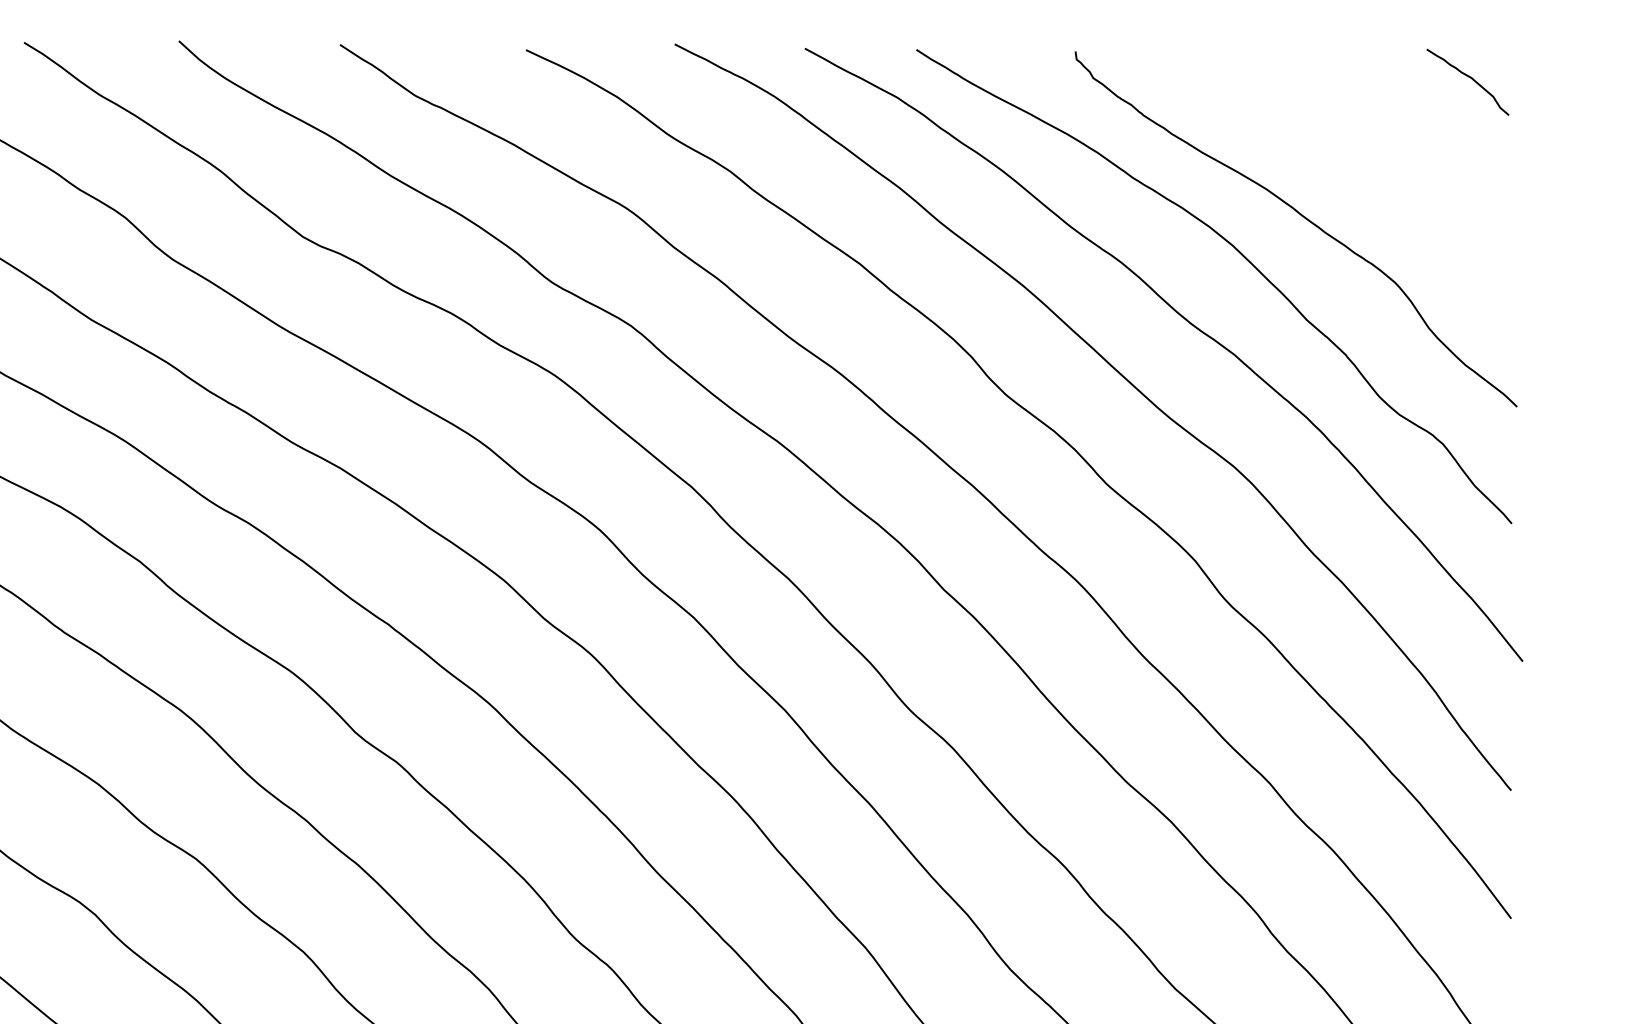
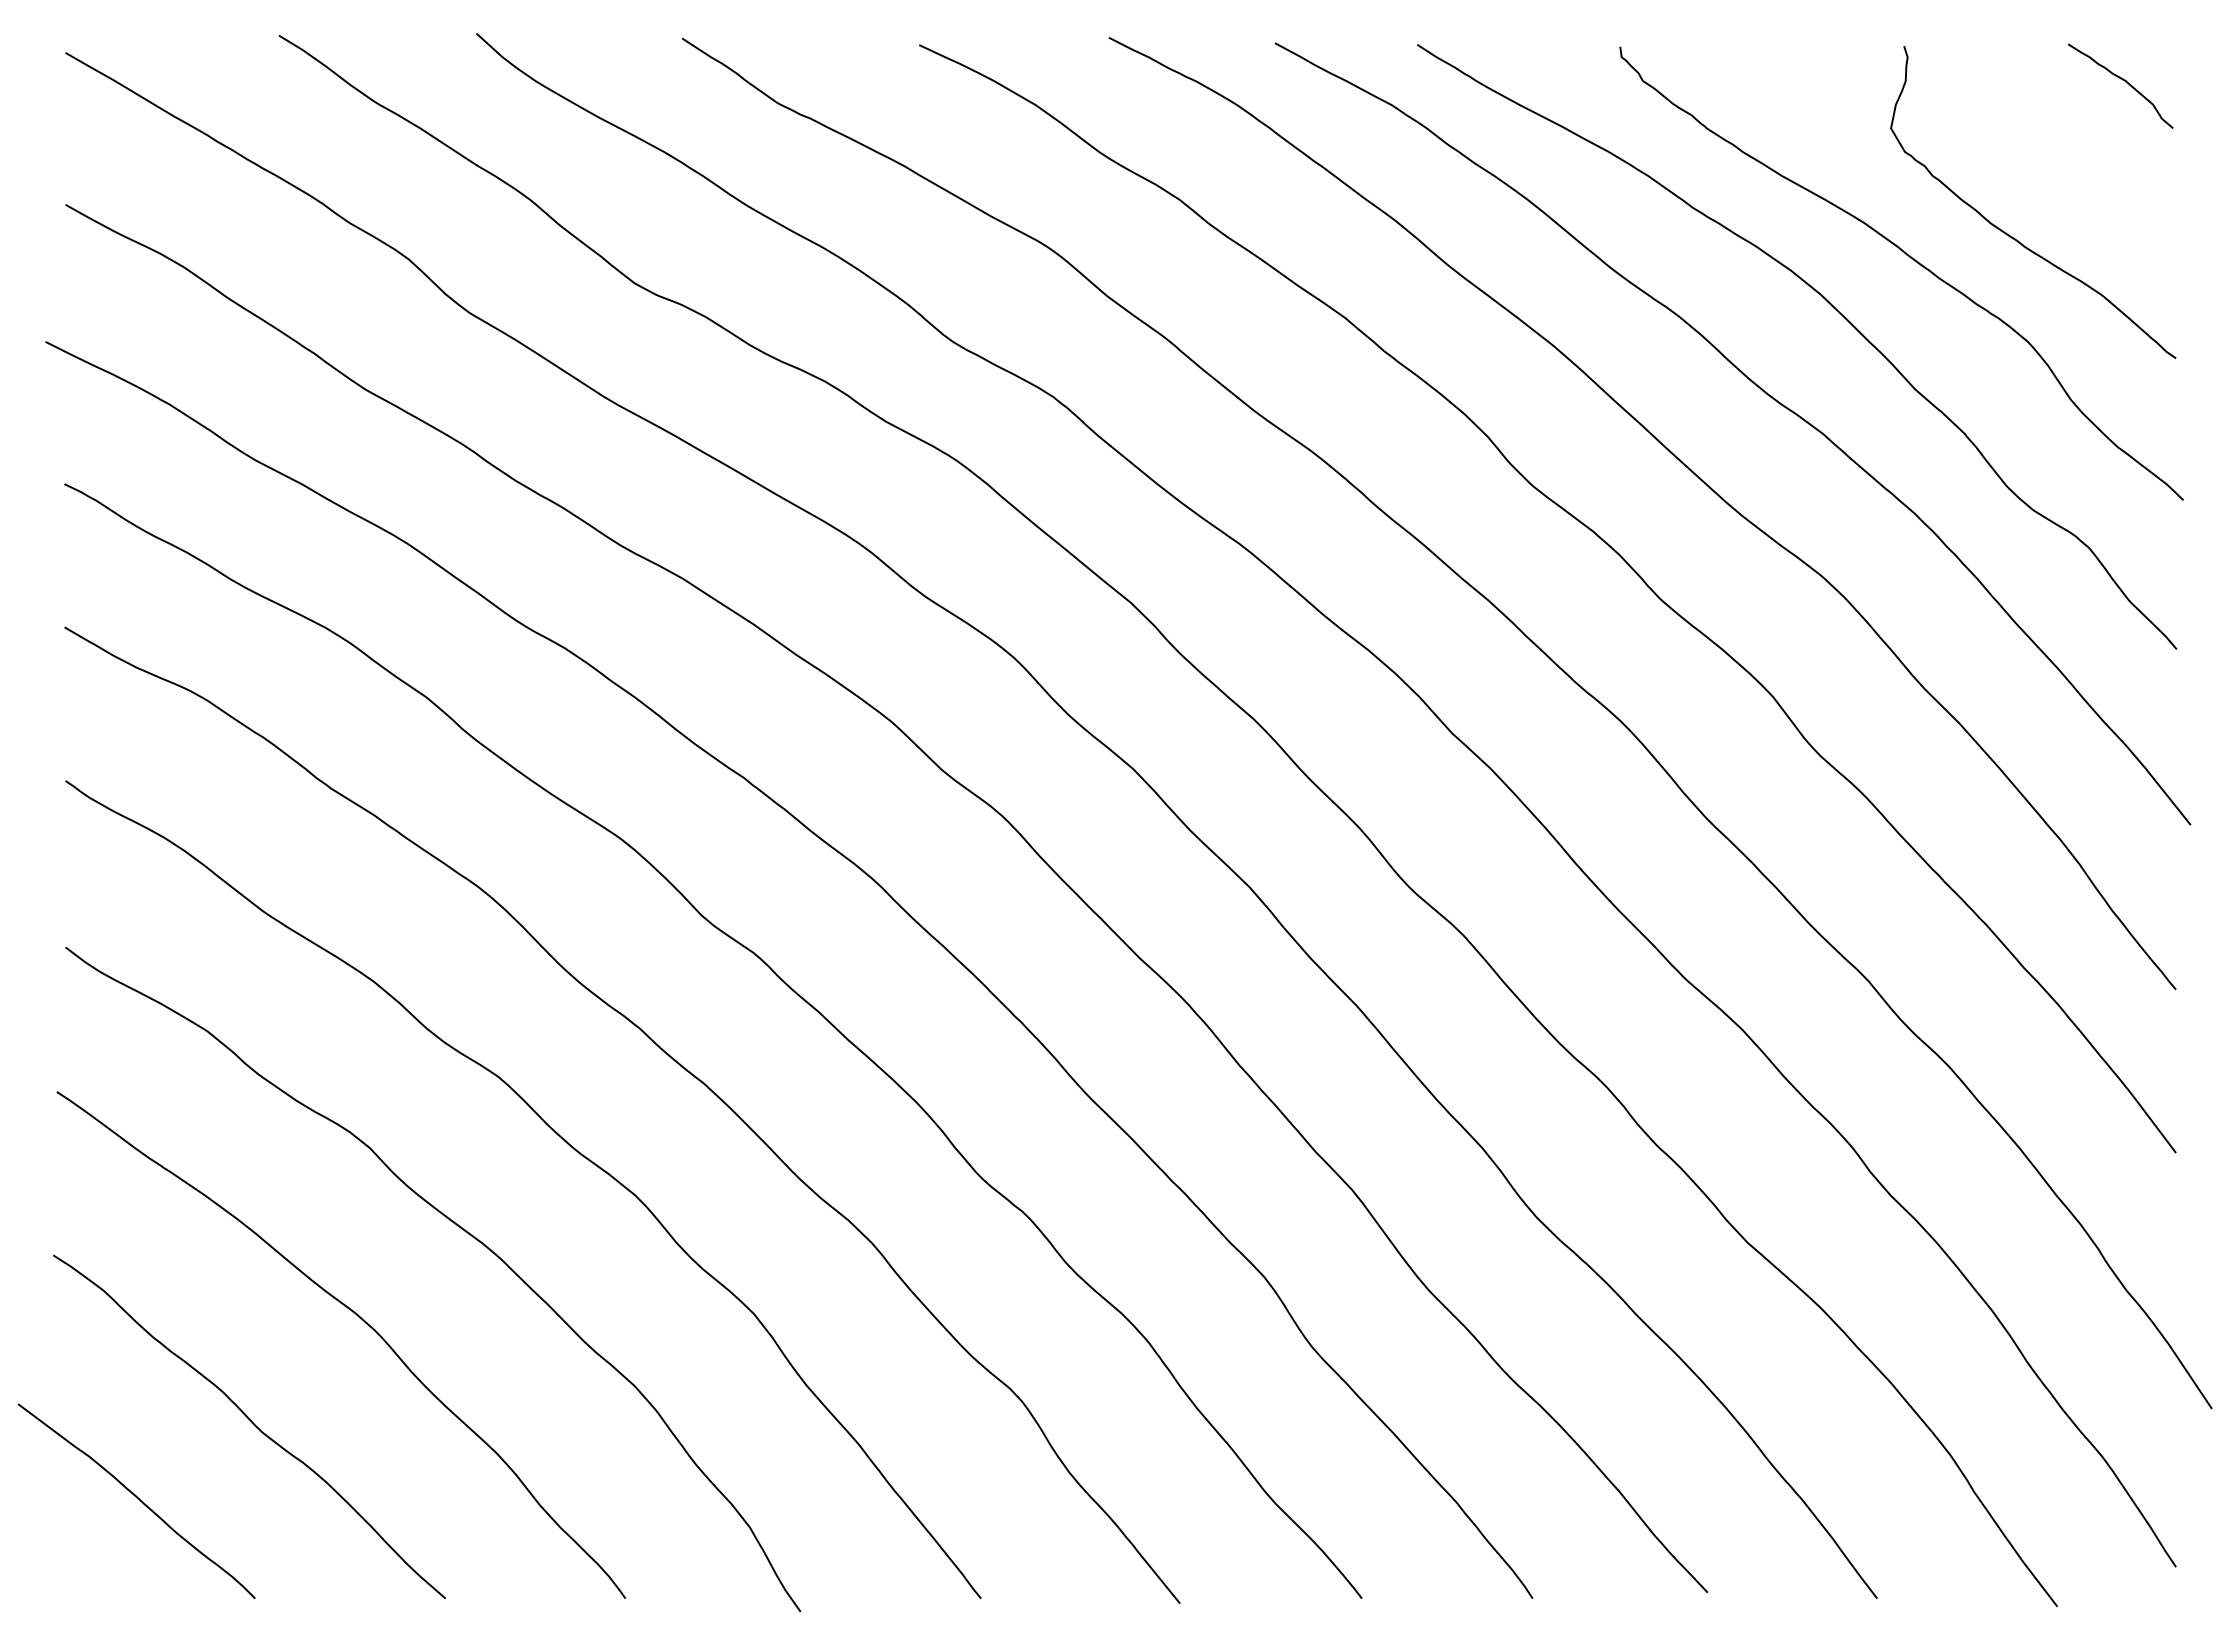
curve: (1383, 200) -> (2012, 236), added

